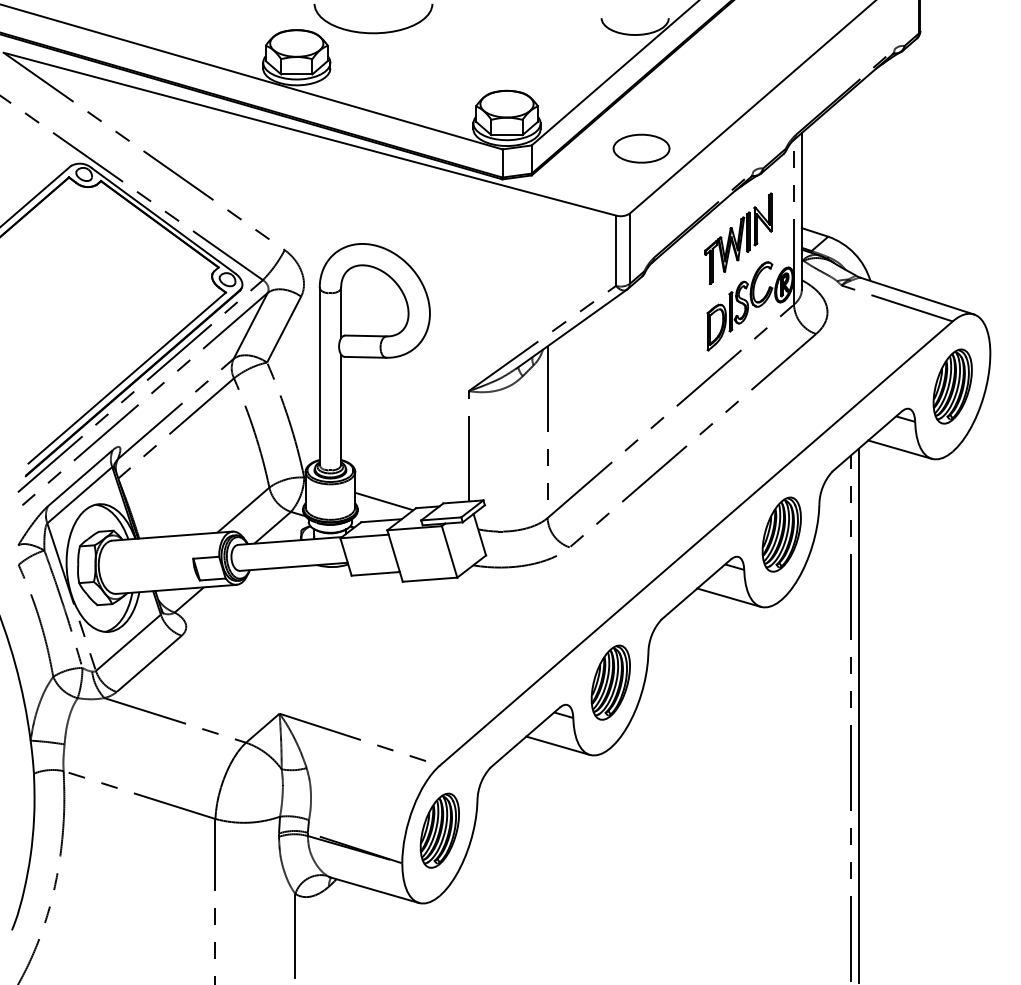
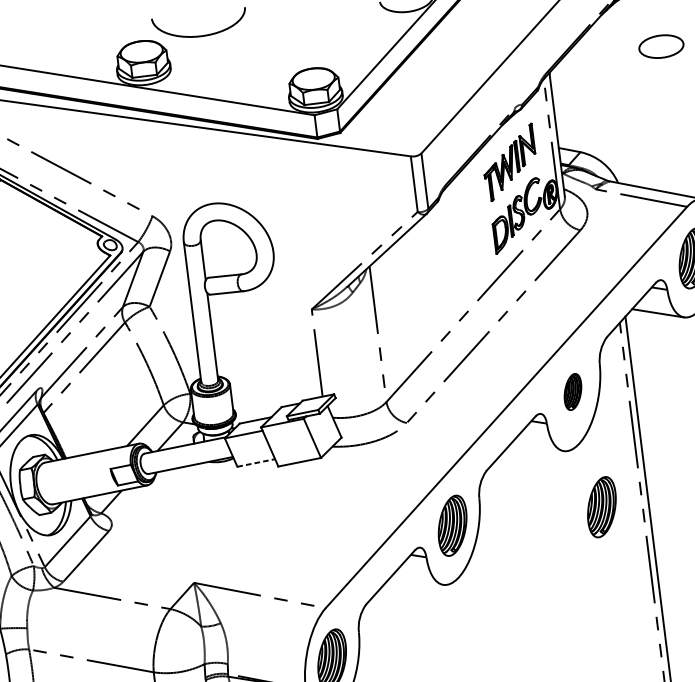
part: (641, 148) -> (661, 46), moved
line: (384, 501) -> (256, 404), removed
part: (781, 534) -> (572, 391), size x0.6
line: (376, 573) -> (256, 462), solid -> dashed
line: (728, 597) -> (537, 446), removed
part: (799, 682) -> (601, 507), added
line: (557, 745) -> (416, 580), removed

